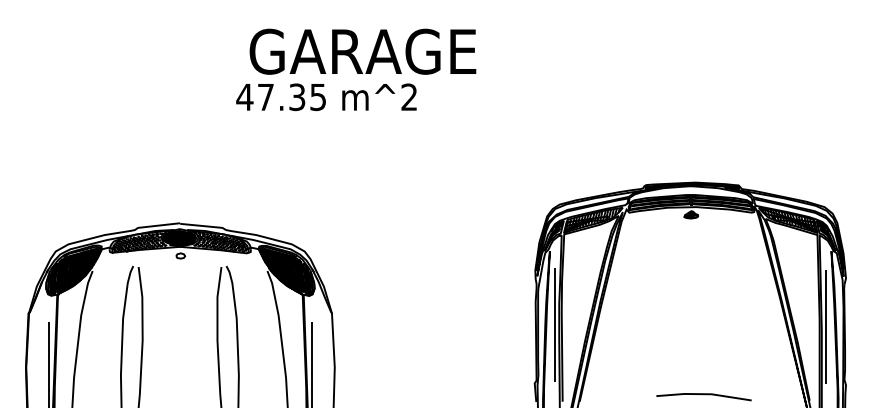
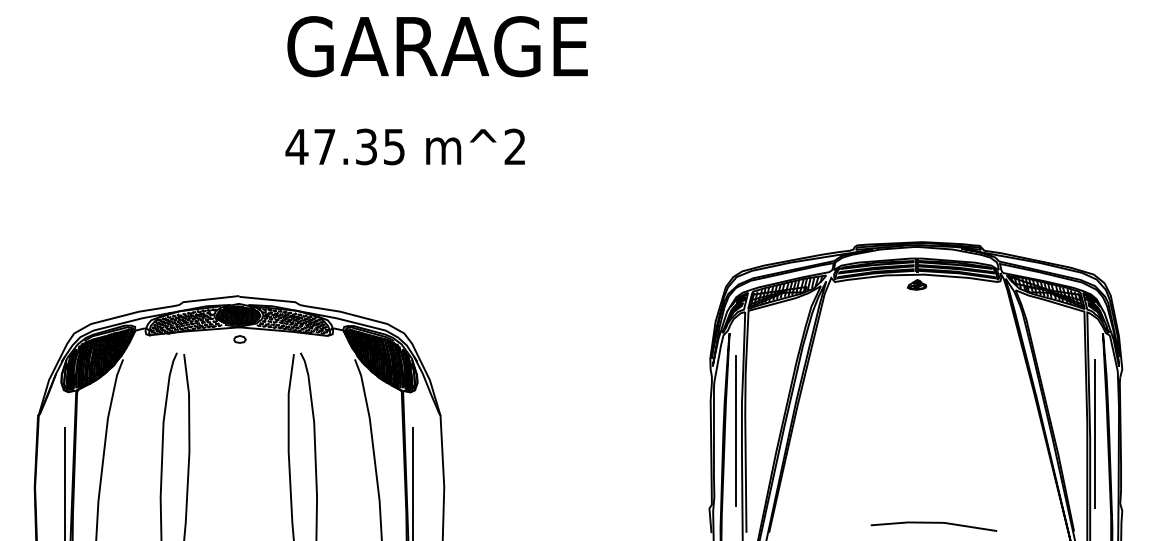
text: (362, 51) -> (437, 46), moved
text: (325, 96) -> (404, 146), moved

